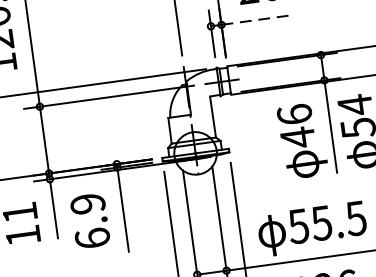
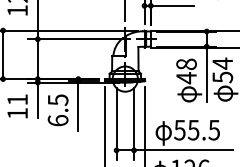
line: (257, 19) -> (172, 5), dashed -> solid
text: (294, 113) -> (186, 63), 46 -> 48
text: (86, 203) -> (57, 99), 6.9 -> 6.5

